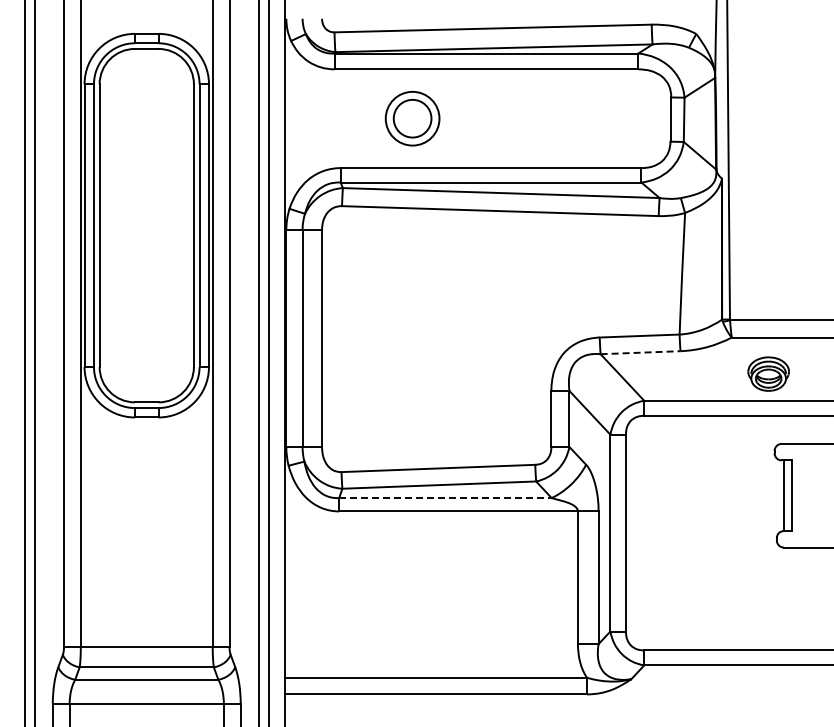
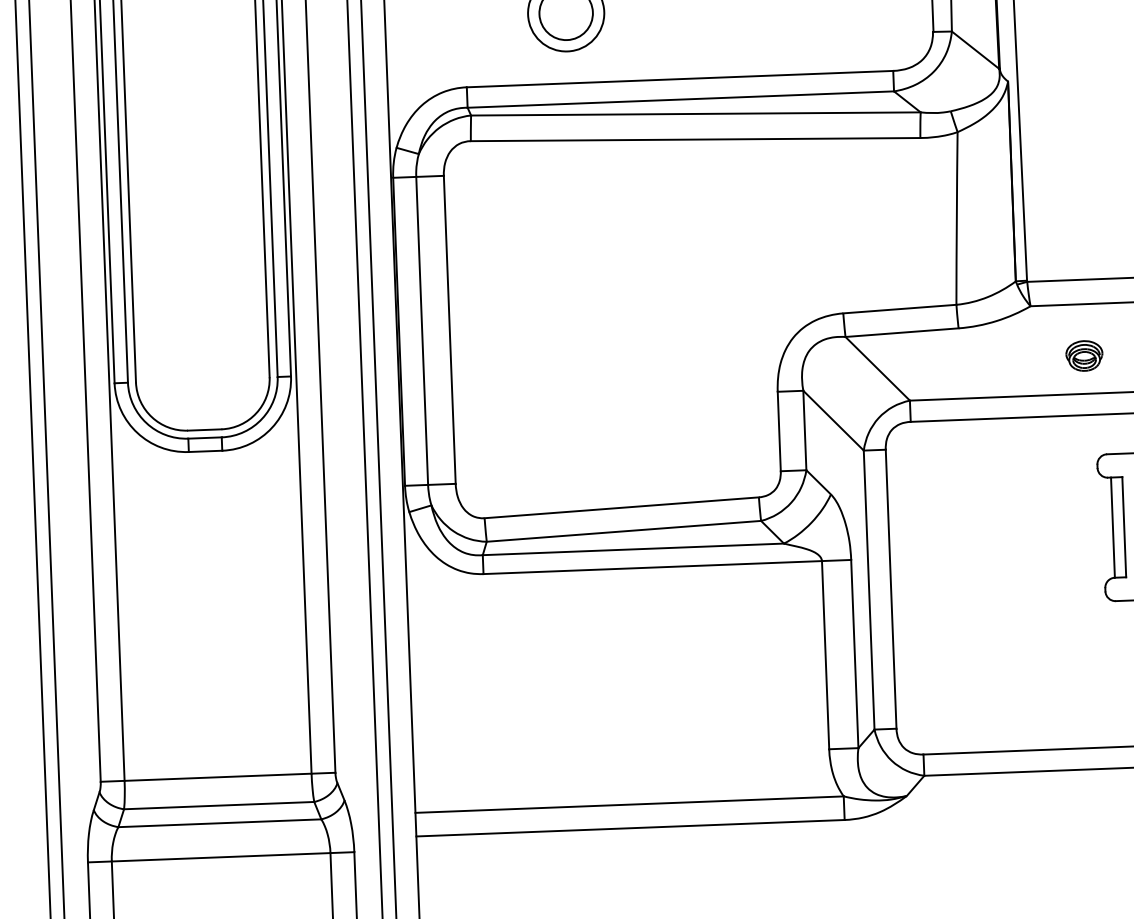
line: (640, 352) -> (901, 332), dashed -> solid
part: (767, 373) -> (1083, 355), size x0.62
line: (445, 498) -> (633, 549), dashed -> solid

